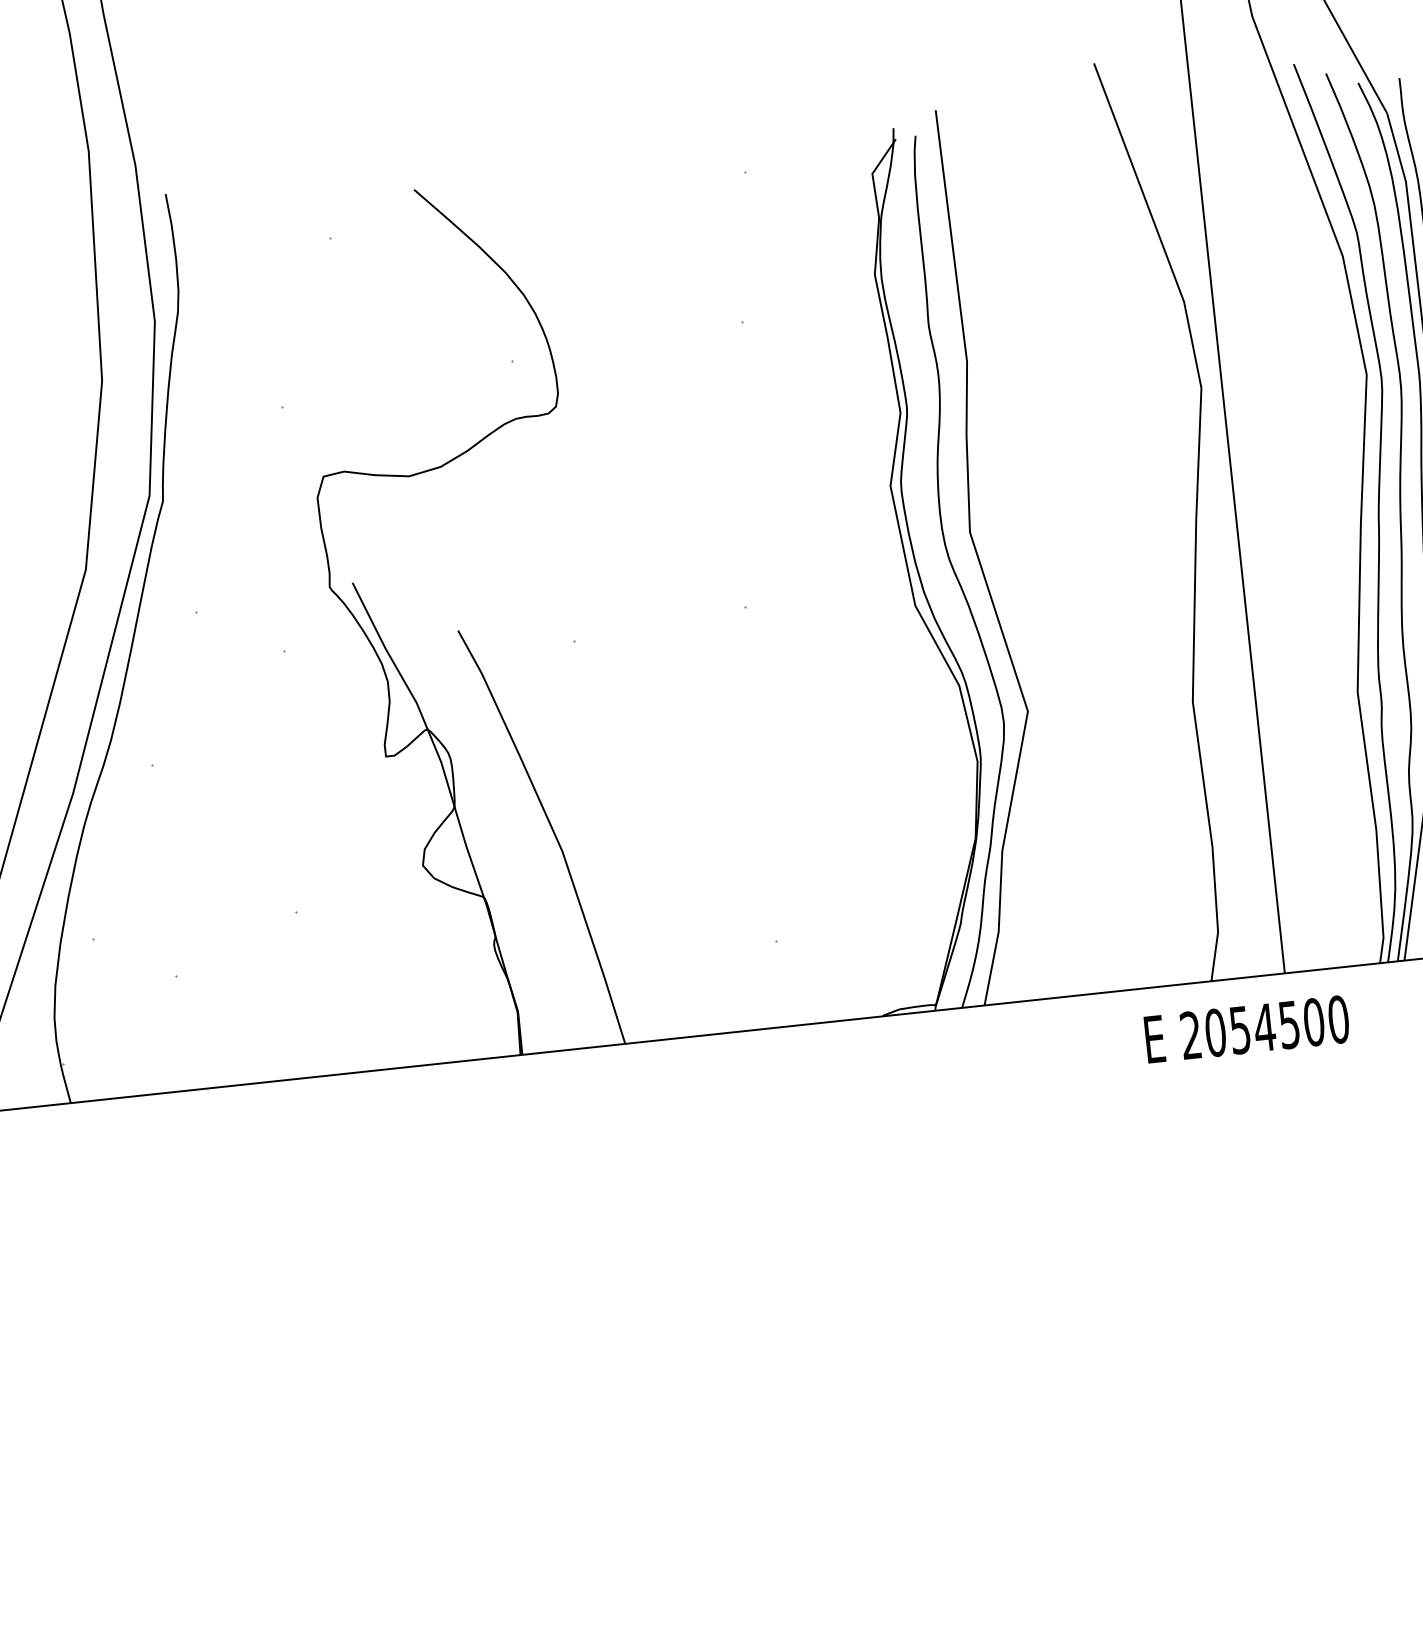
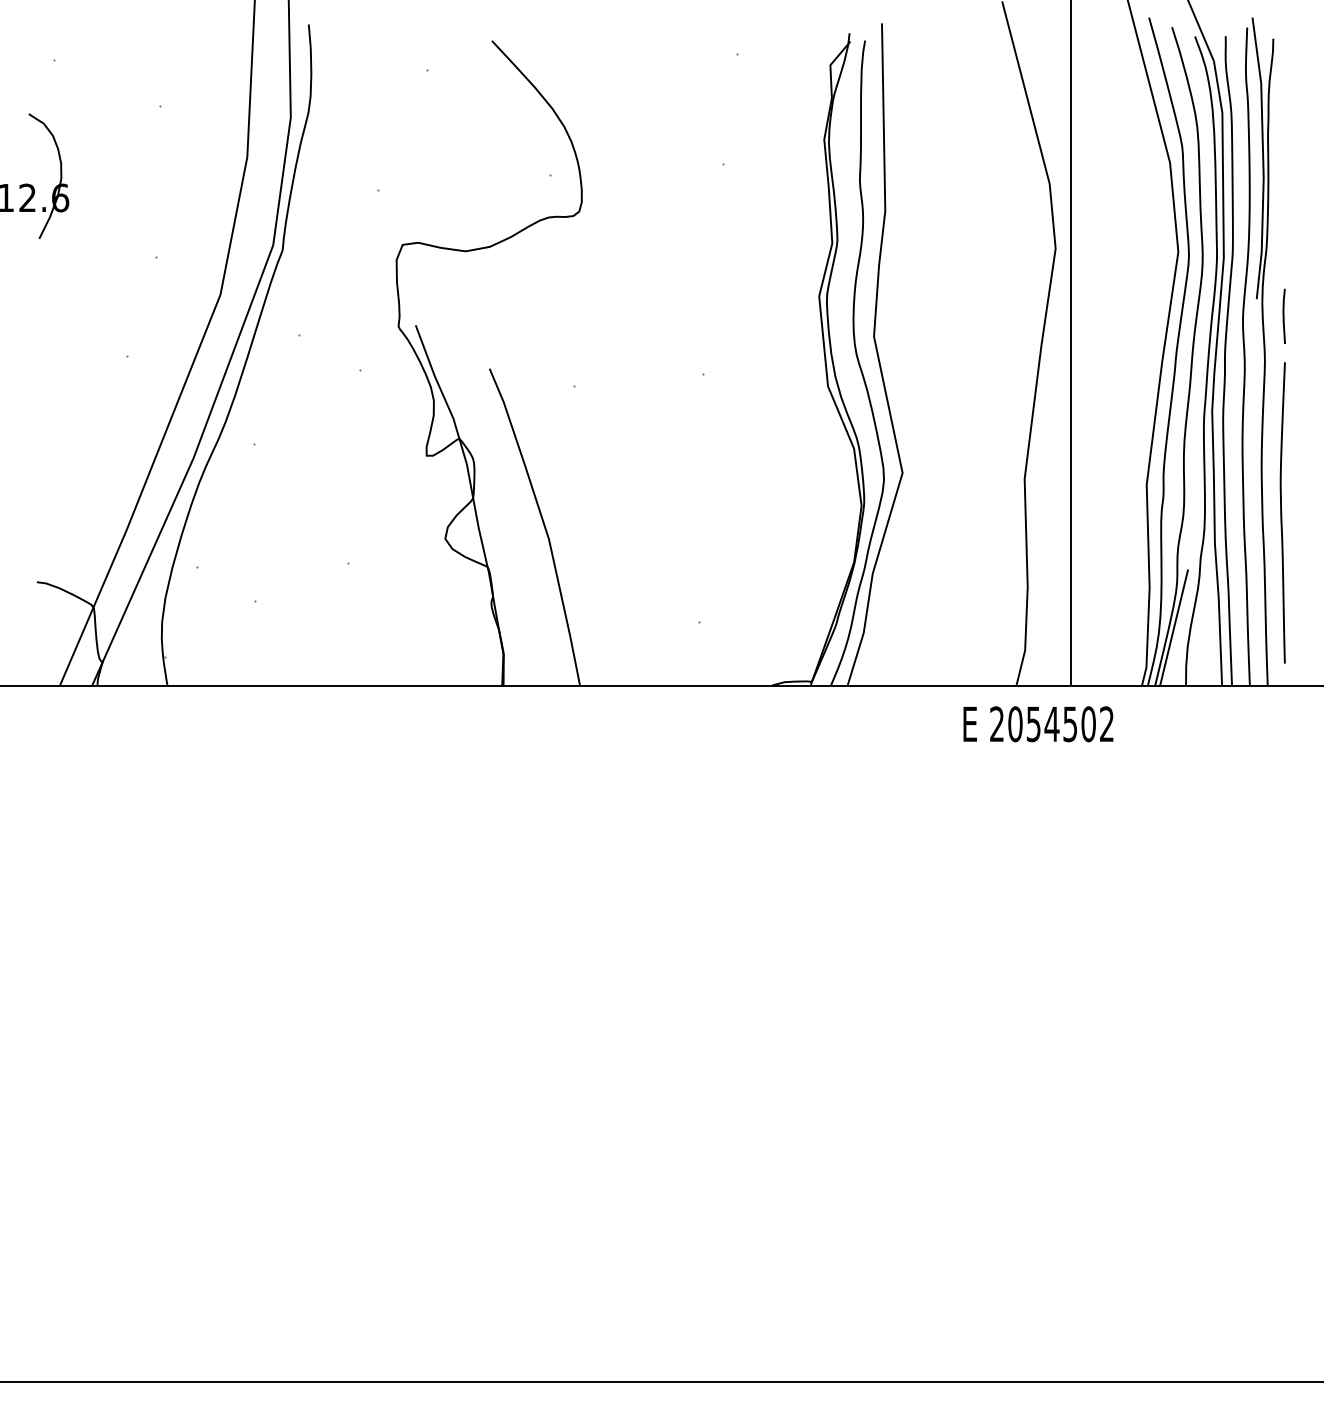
text: (1338, 1020) -> (1106, 724), 2054500 -> 2054502

